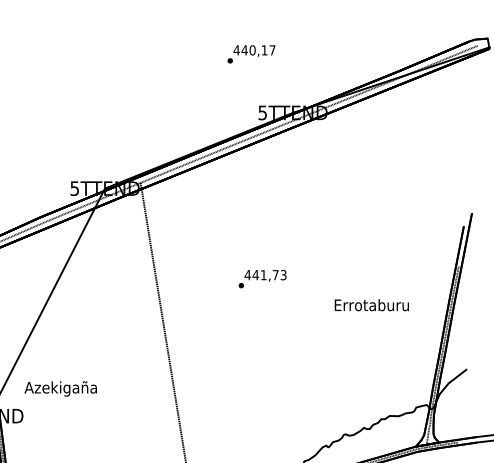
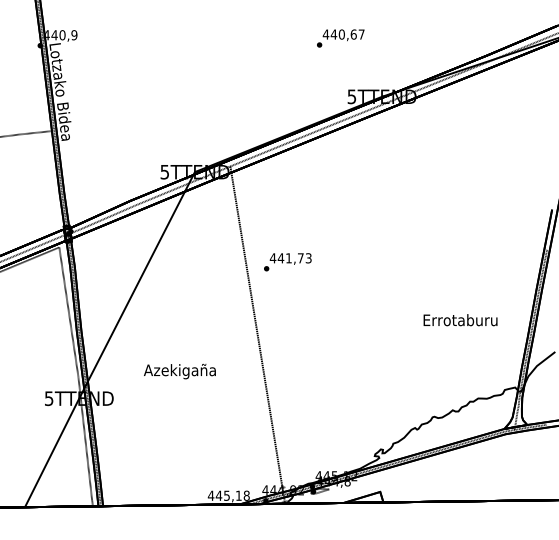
text: (264, 50) -> (353, 34), 440,17 -> 440,67
text: (262, 279) -> (287, 262), moved
text: (371, 305) -> (460, 320), moved
text: (60, 388) -> (179, 371), moved

